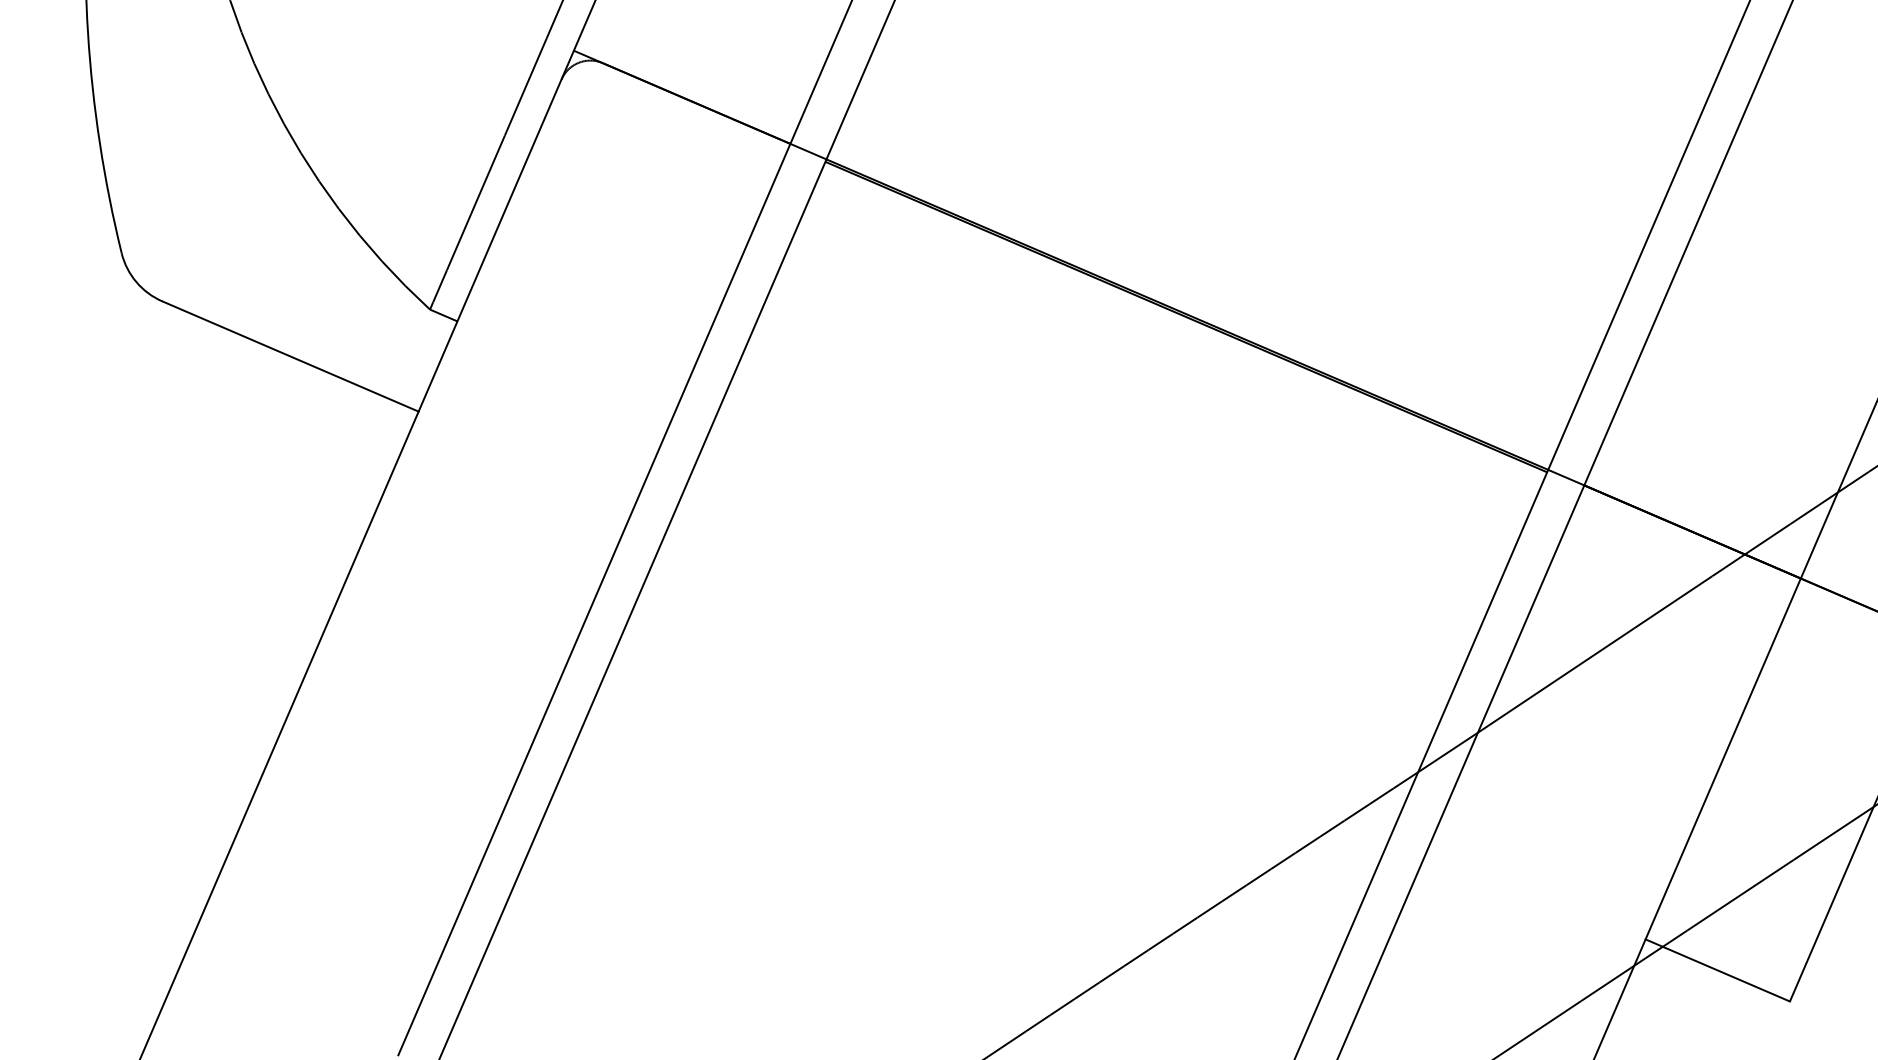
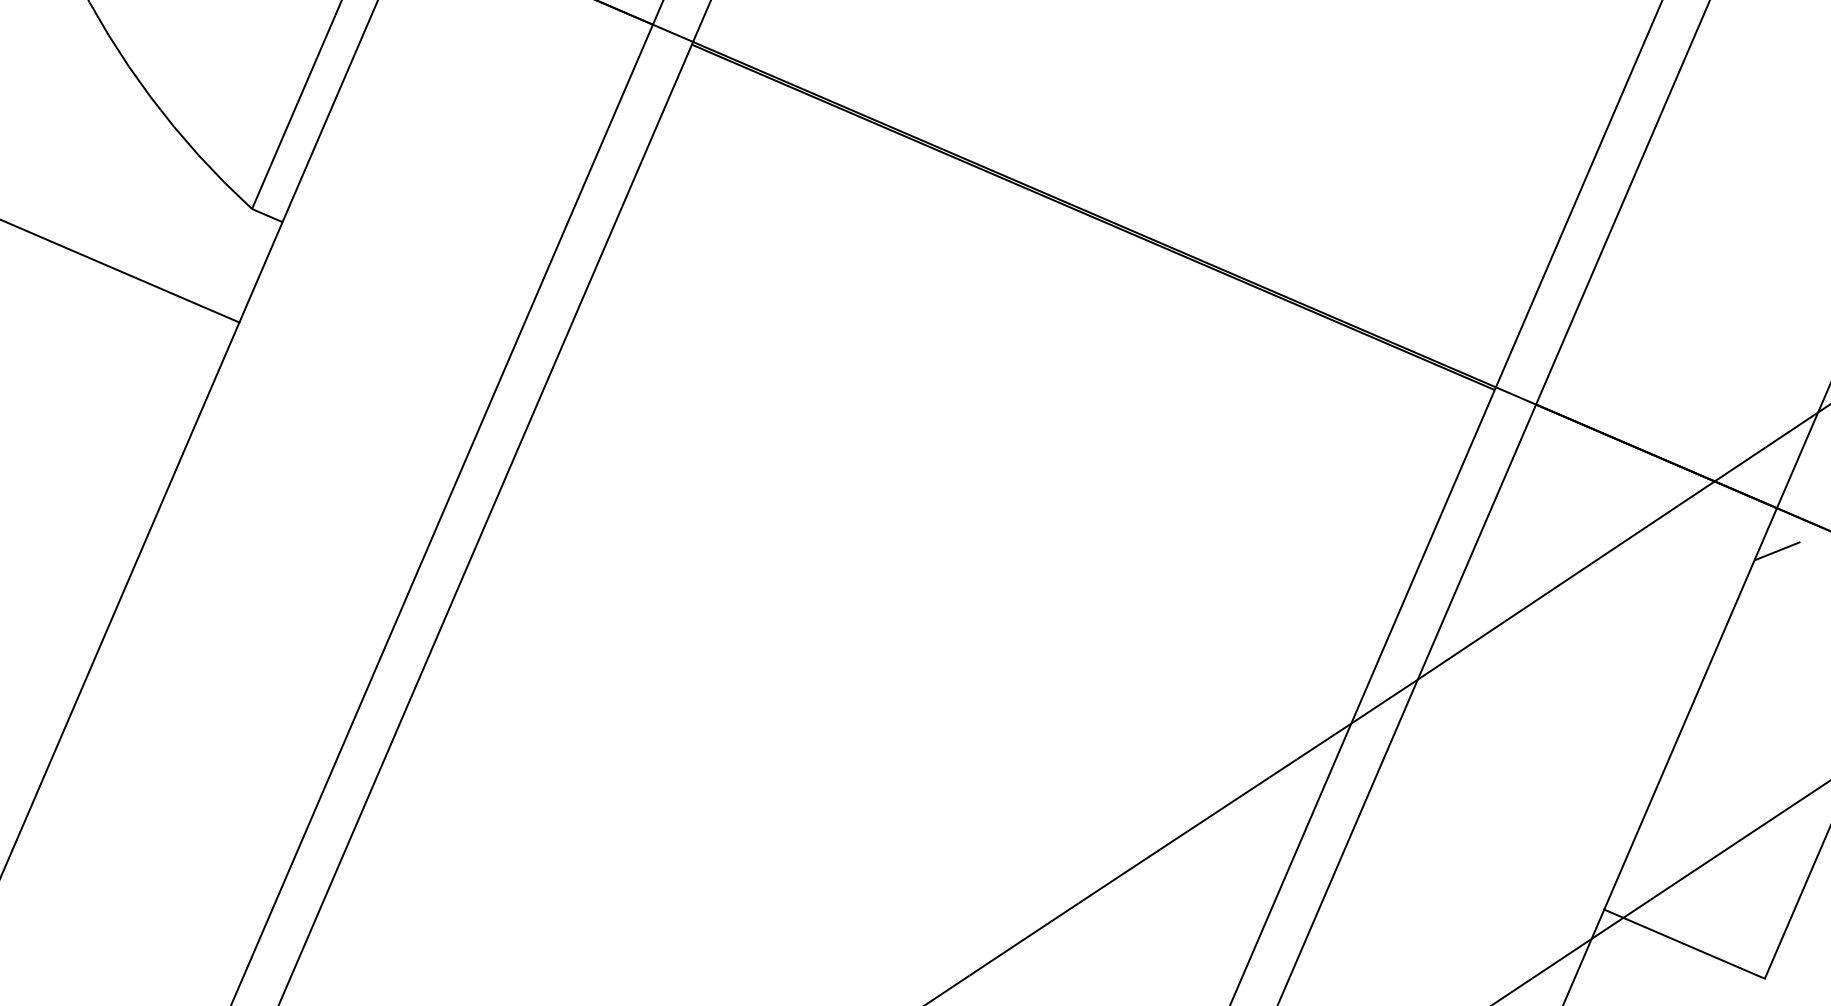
line: (1800, 617) -> (1776, 551), added

